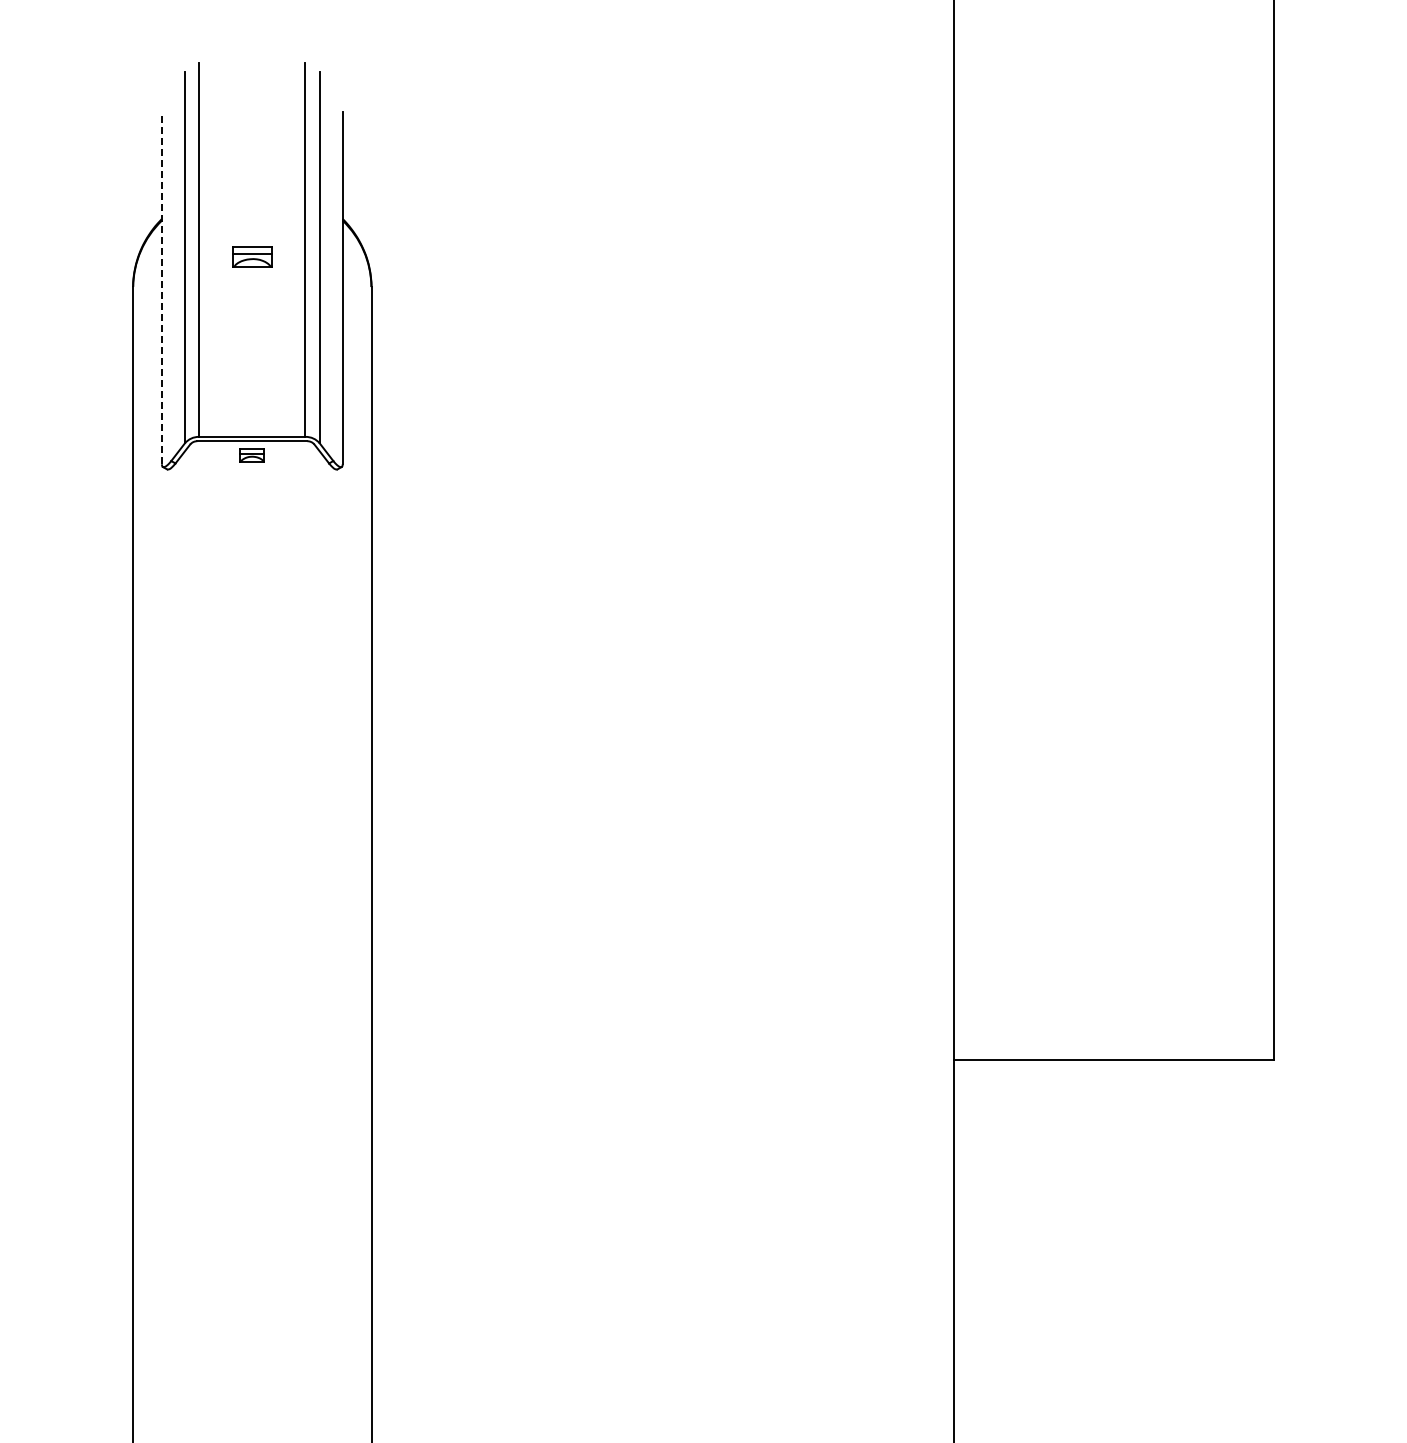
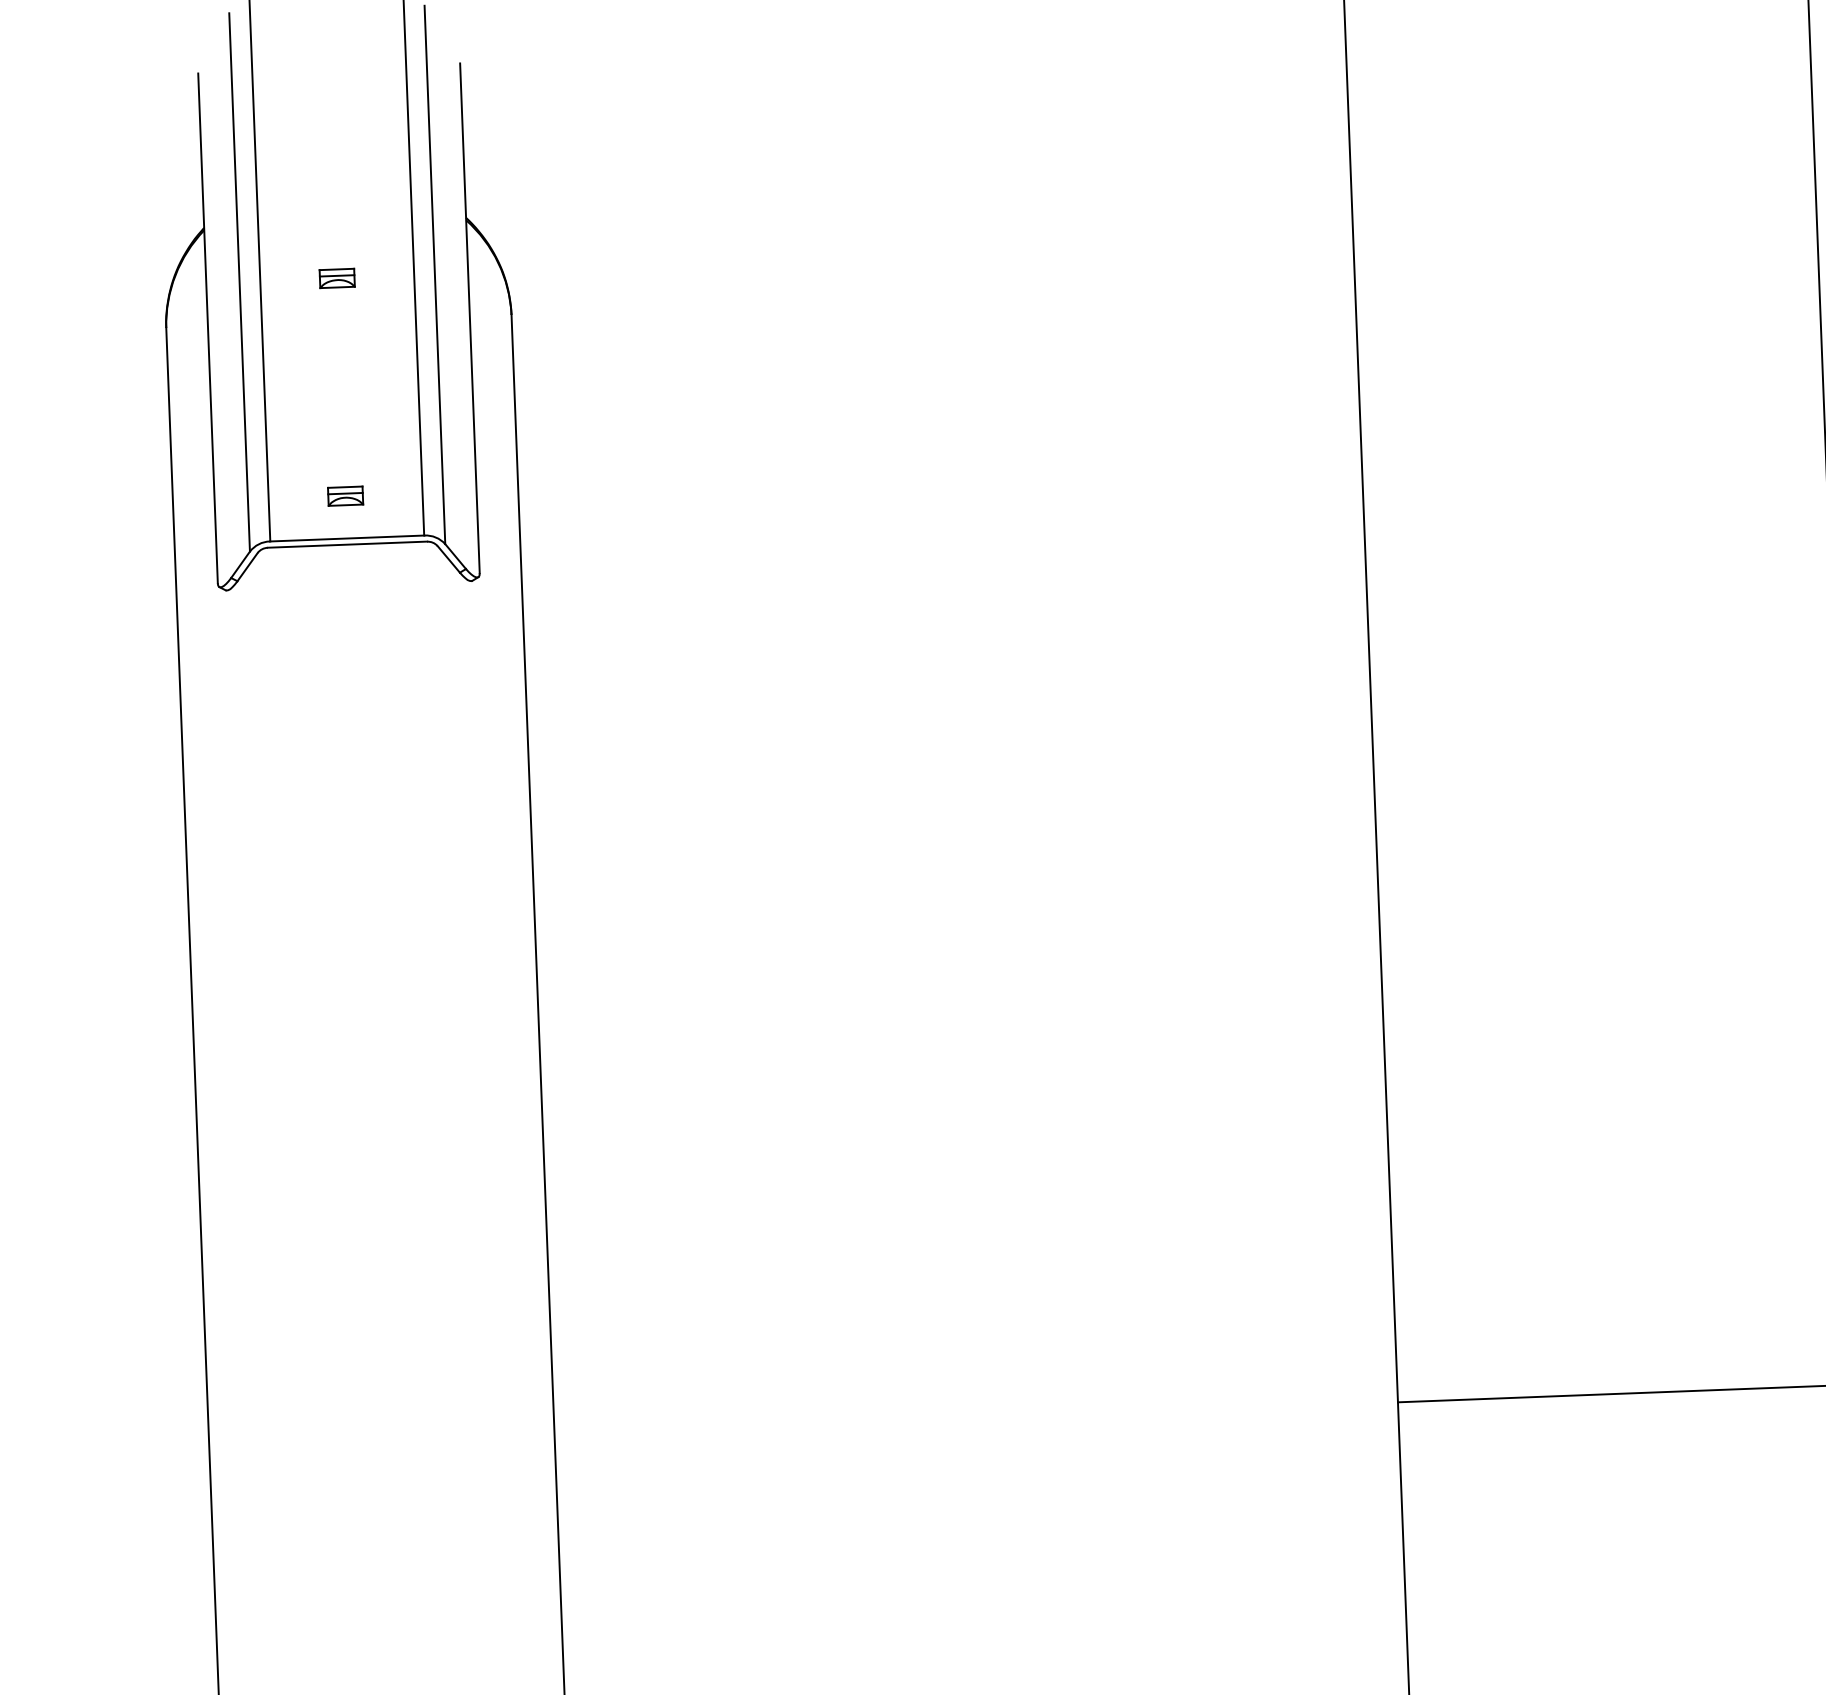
part: (251, 257) -> (336, 278), size x0.62
line: (161, 288) -> (207, 328), dashed -> solid
part: (251, 455) -> (344, 495), moved

